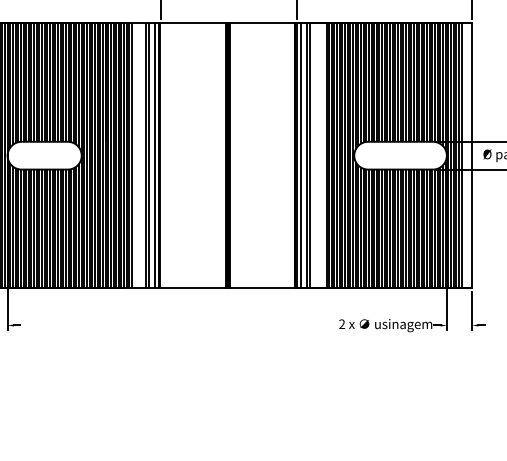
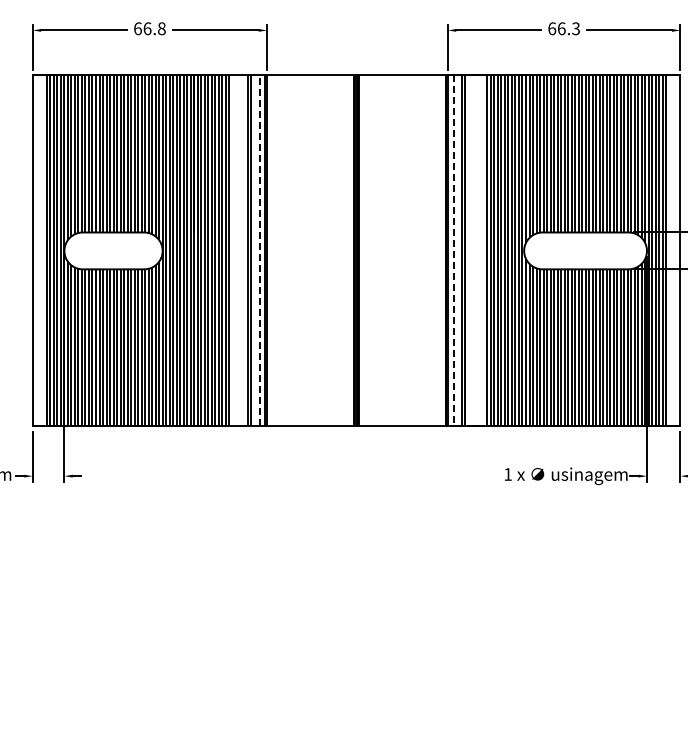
line: (155, 155) -> (260, 250), solid -> dashed
line: (301, 155) -> (454, 250), solid -> dashed
text: (341, 324) -> (507, 474), 2 -> 1

